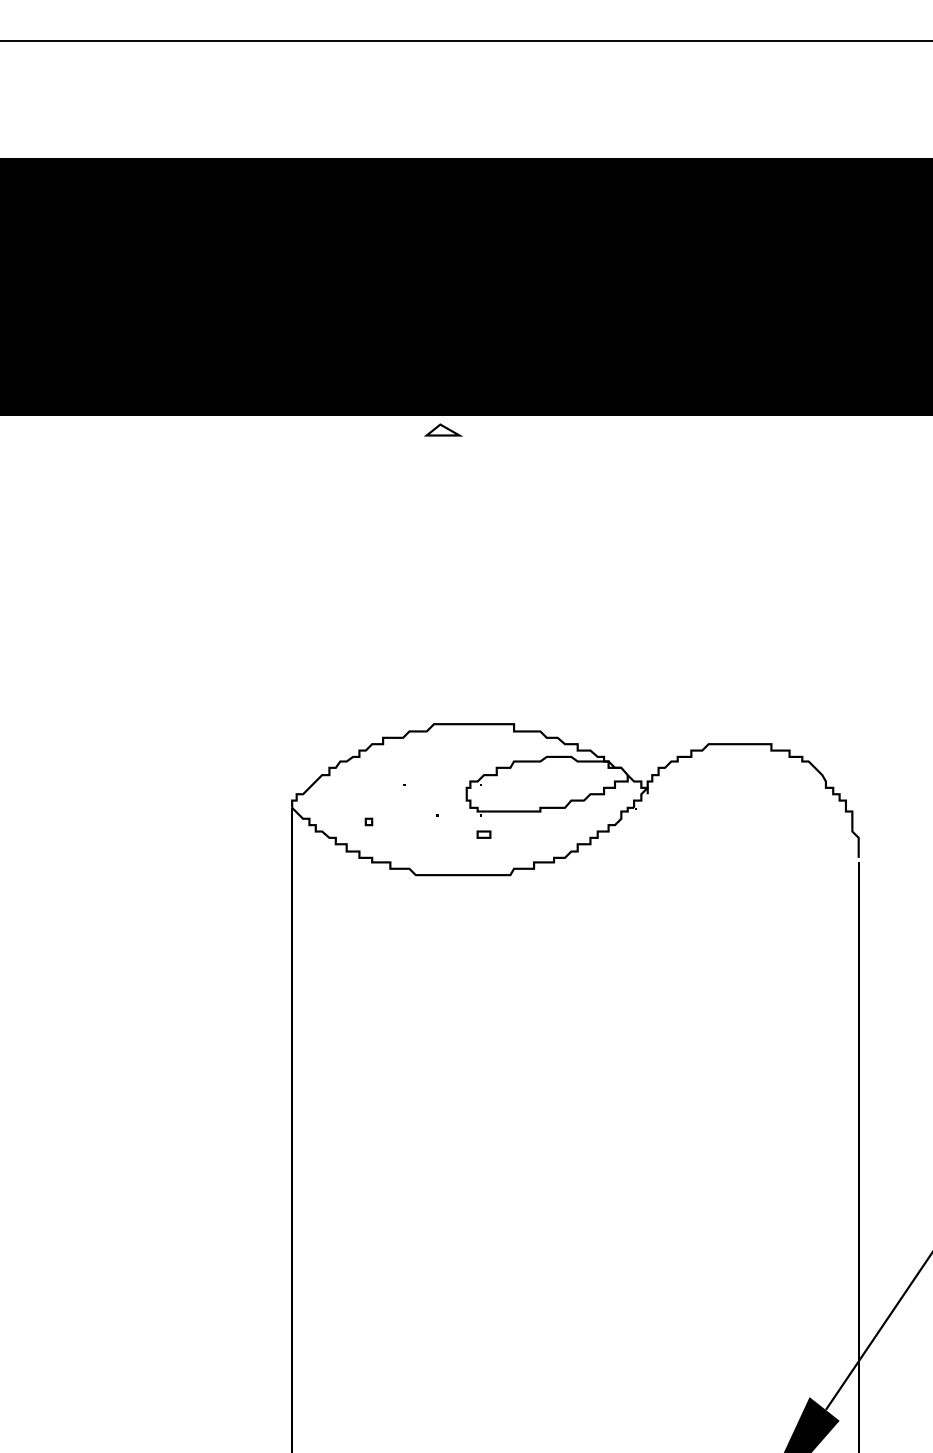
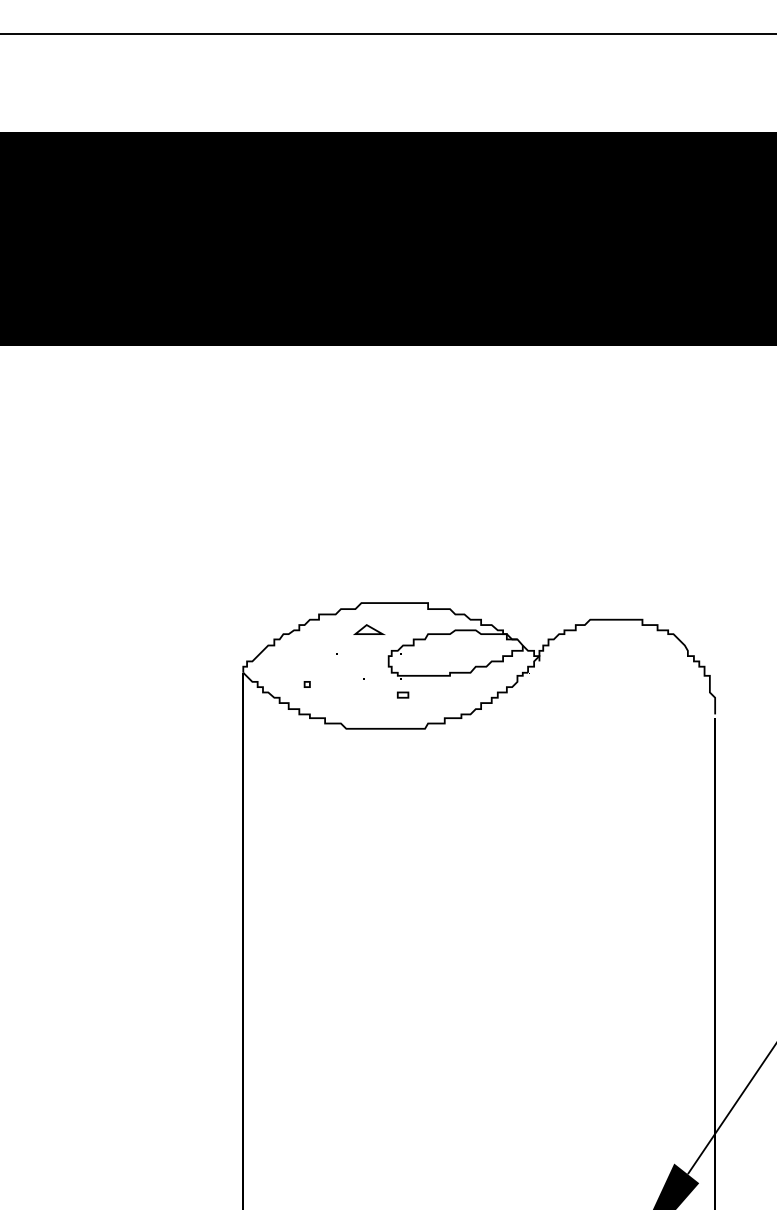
part: (443, 429) -> (369, 629), moved

